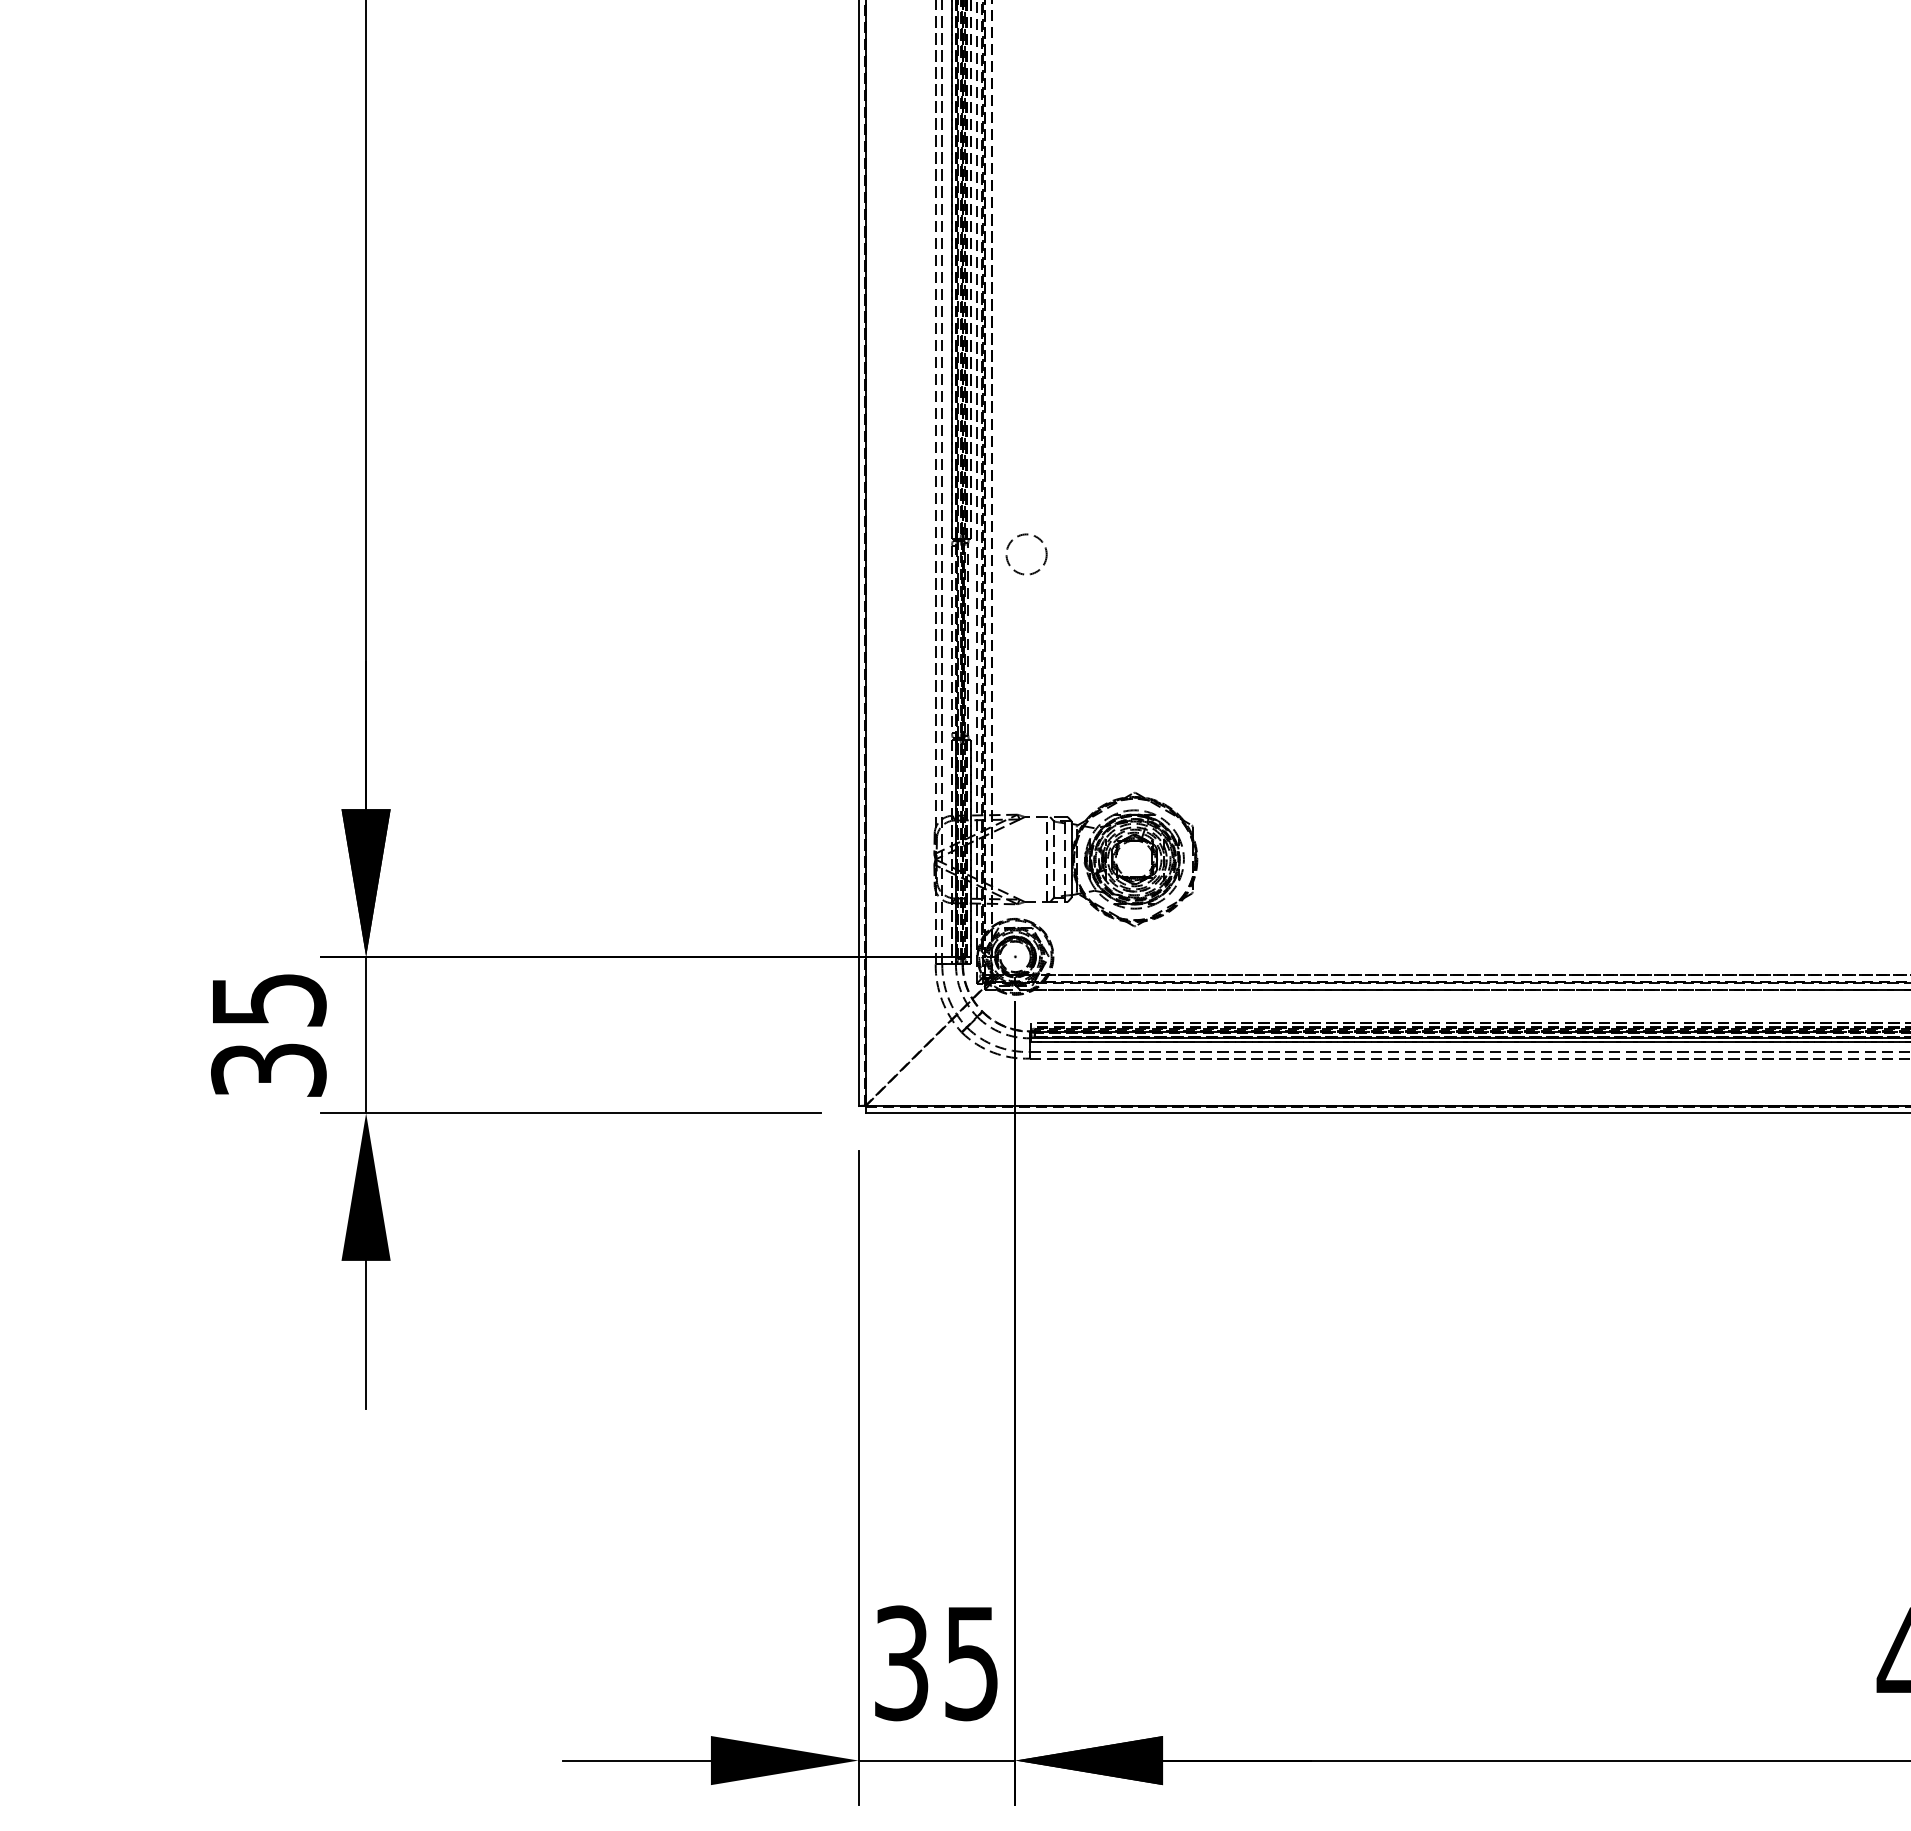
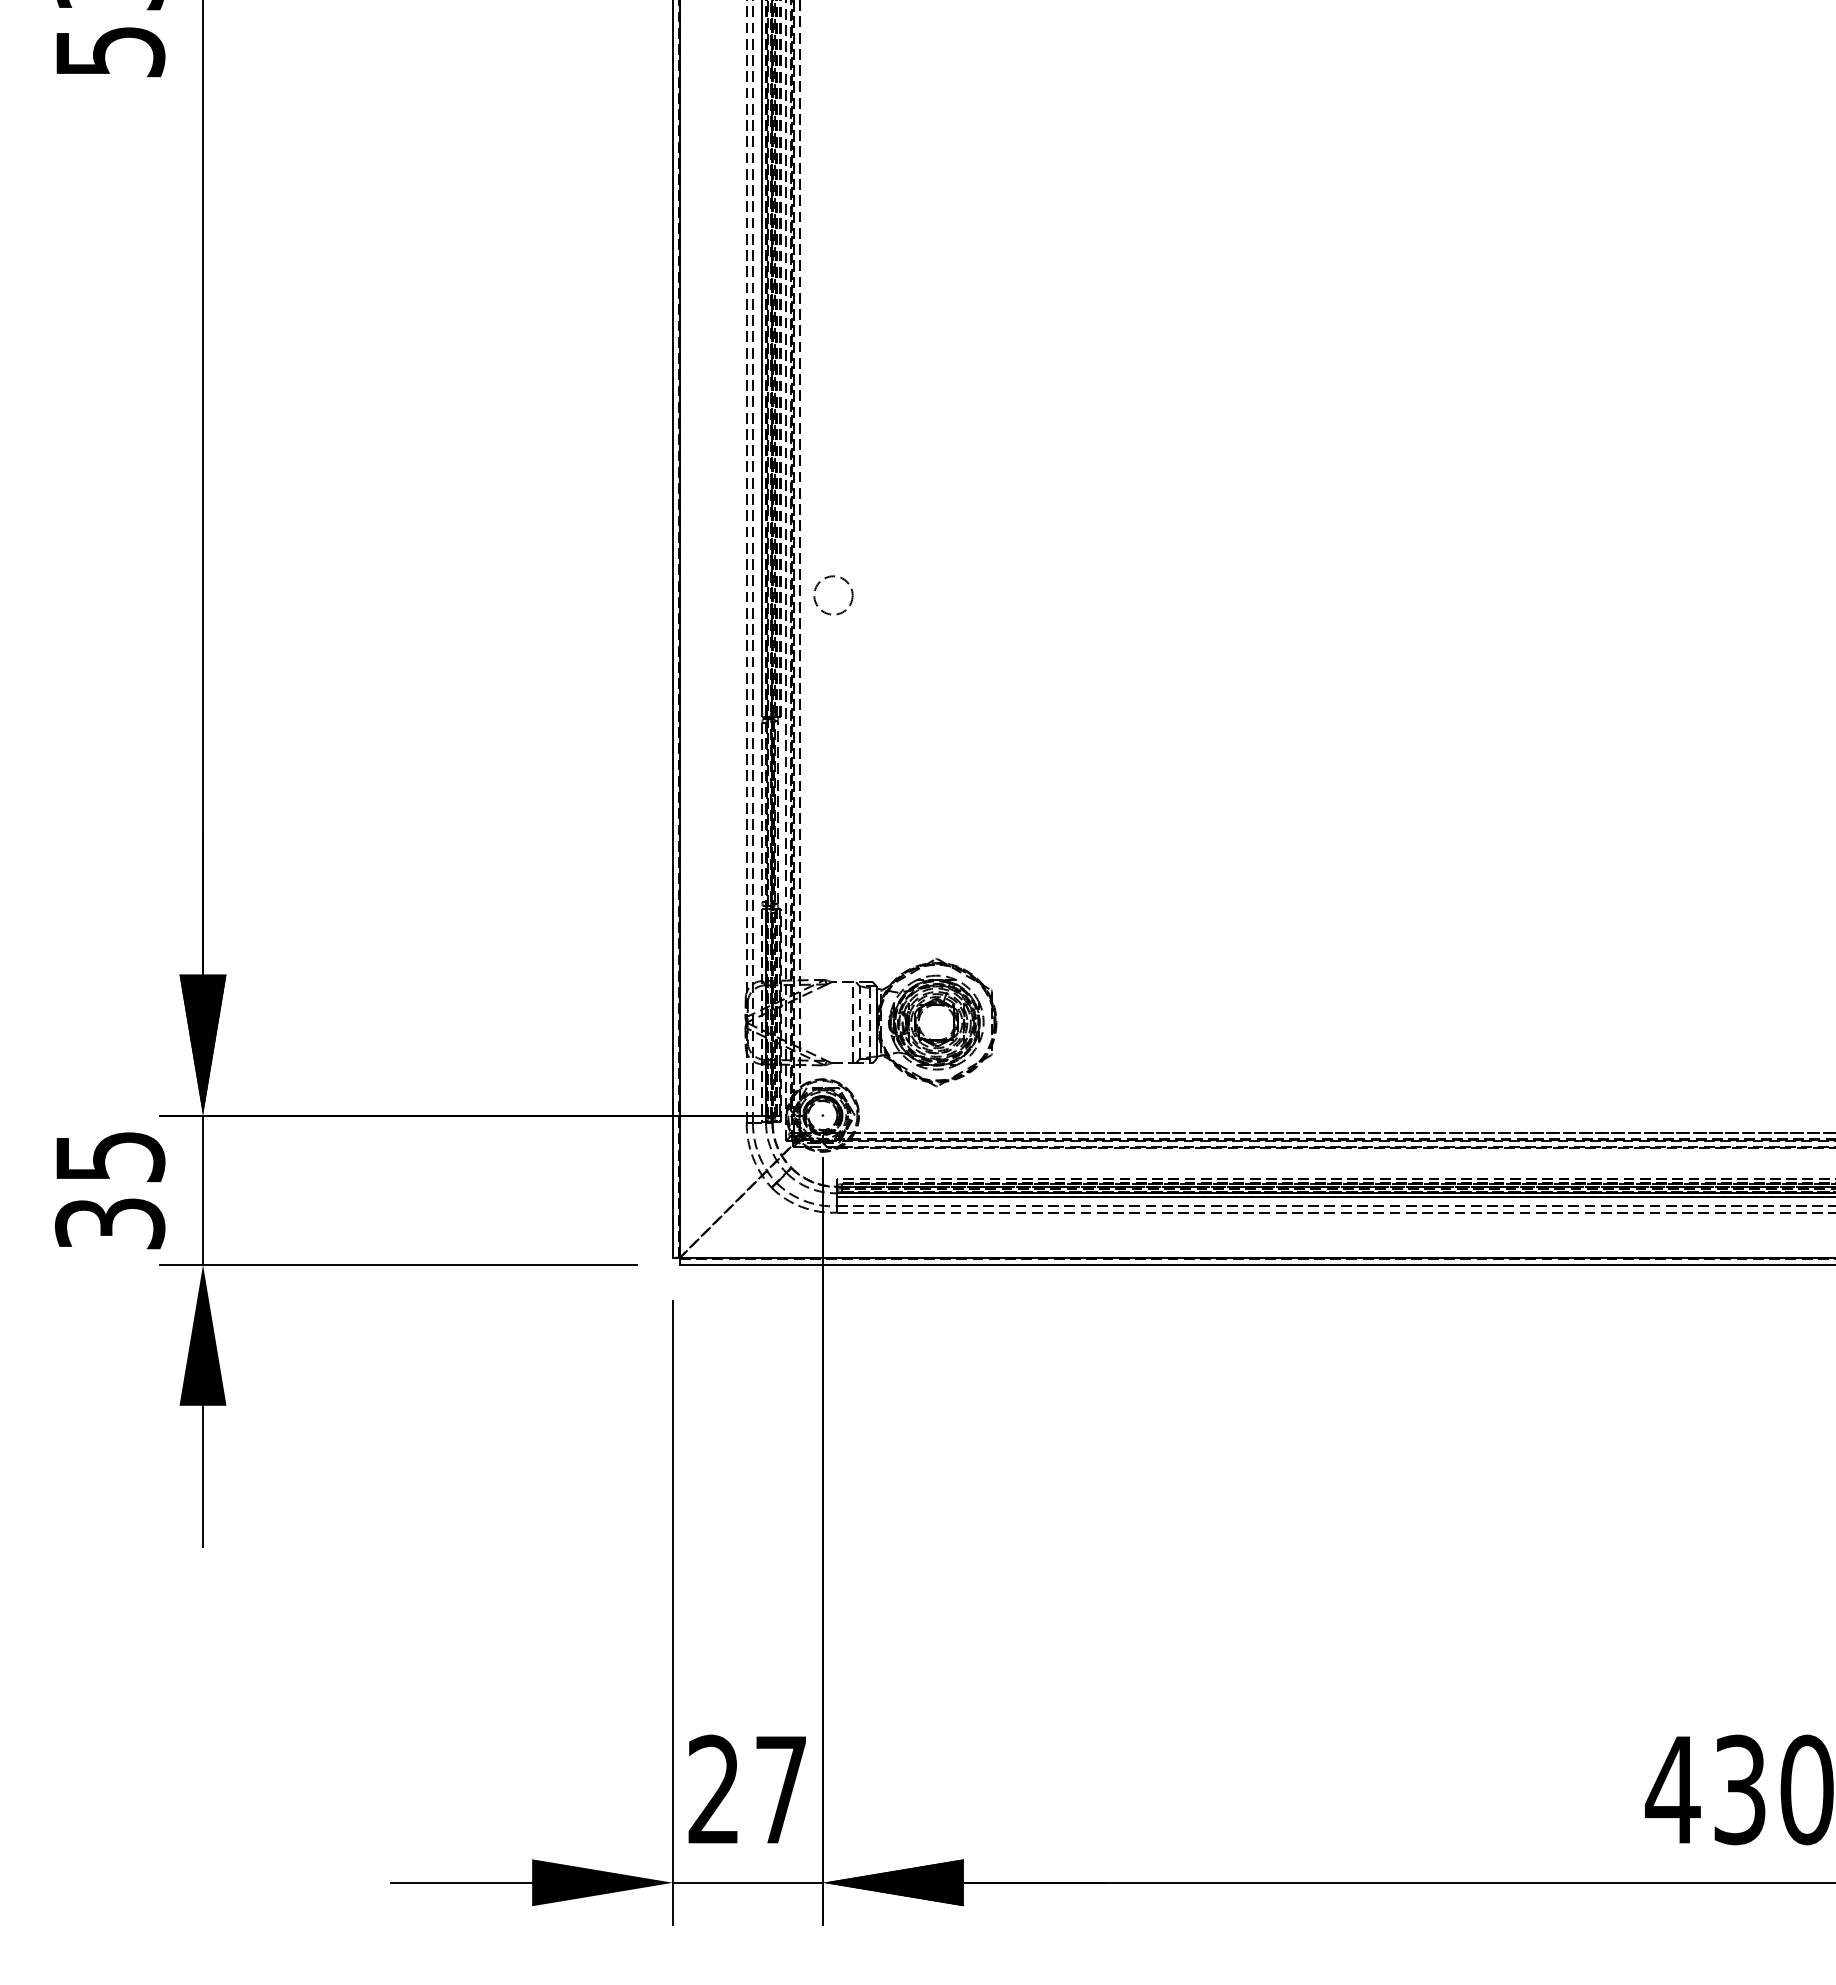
circle: (1026, 554) -> (833, 595), moved
text: (935, 1662) -> (746, 1789), 35 -> 27

